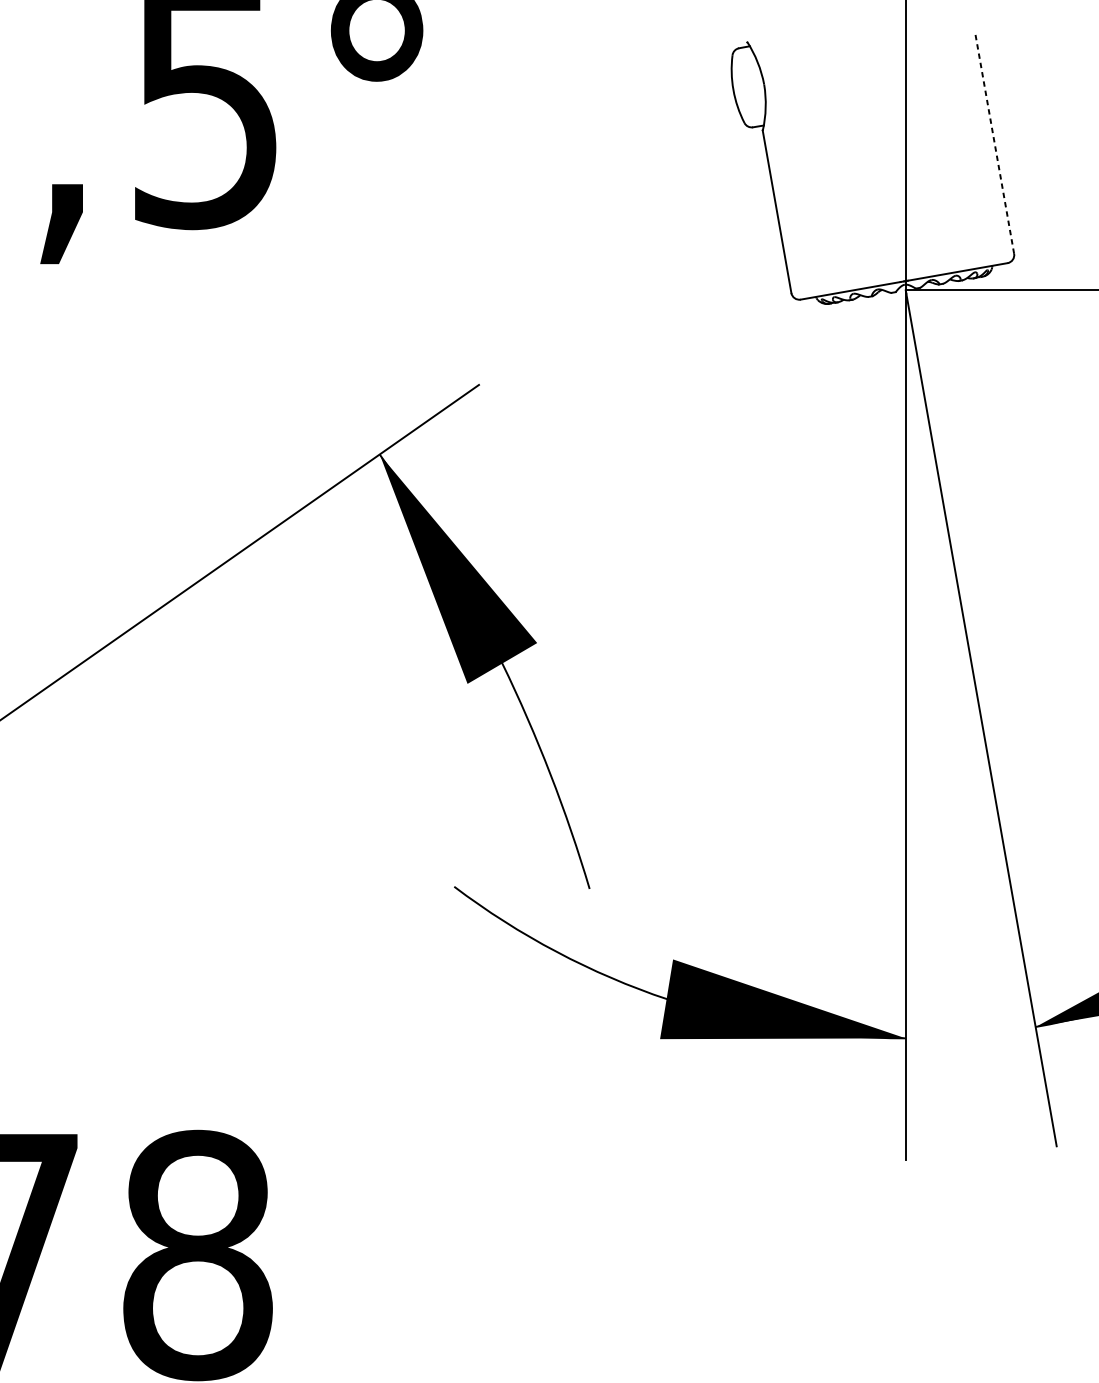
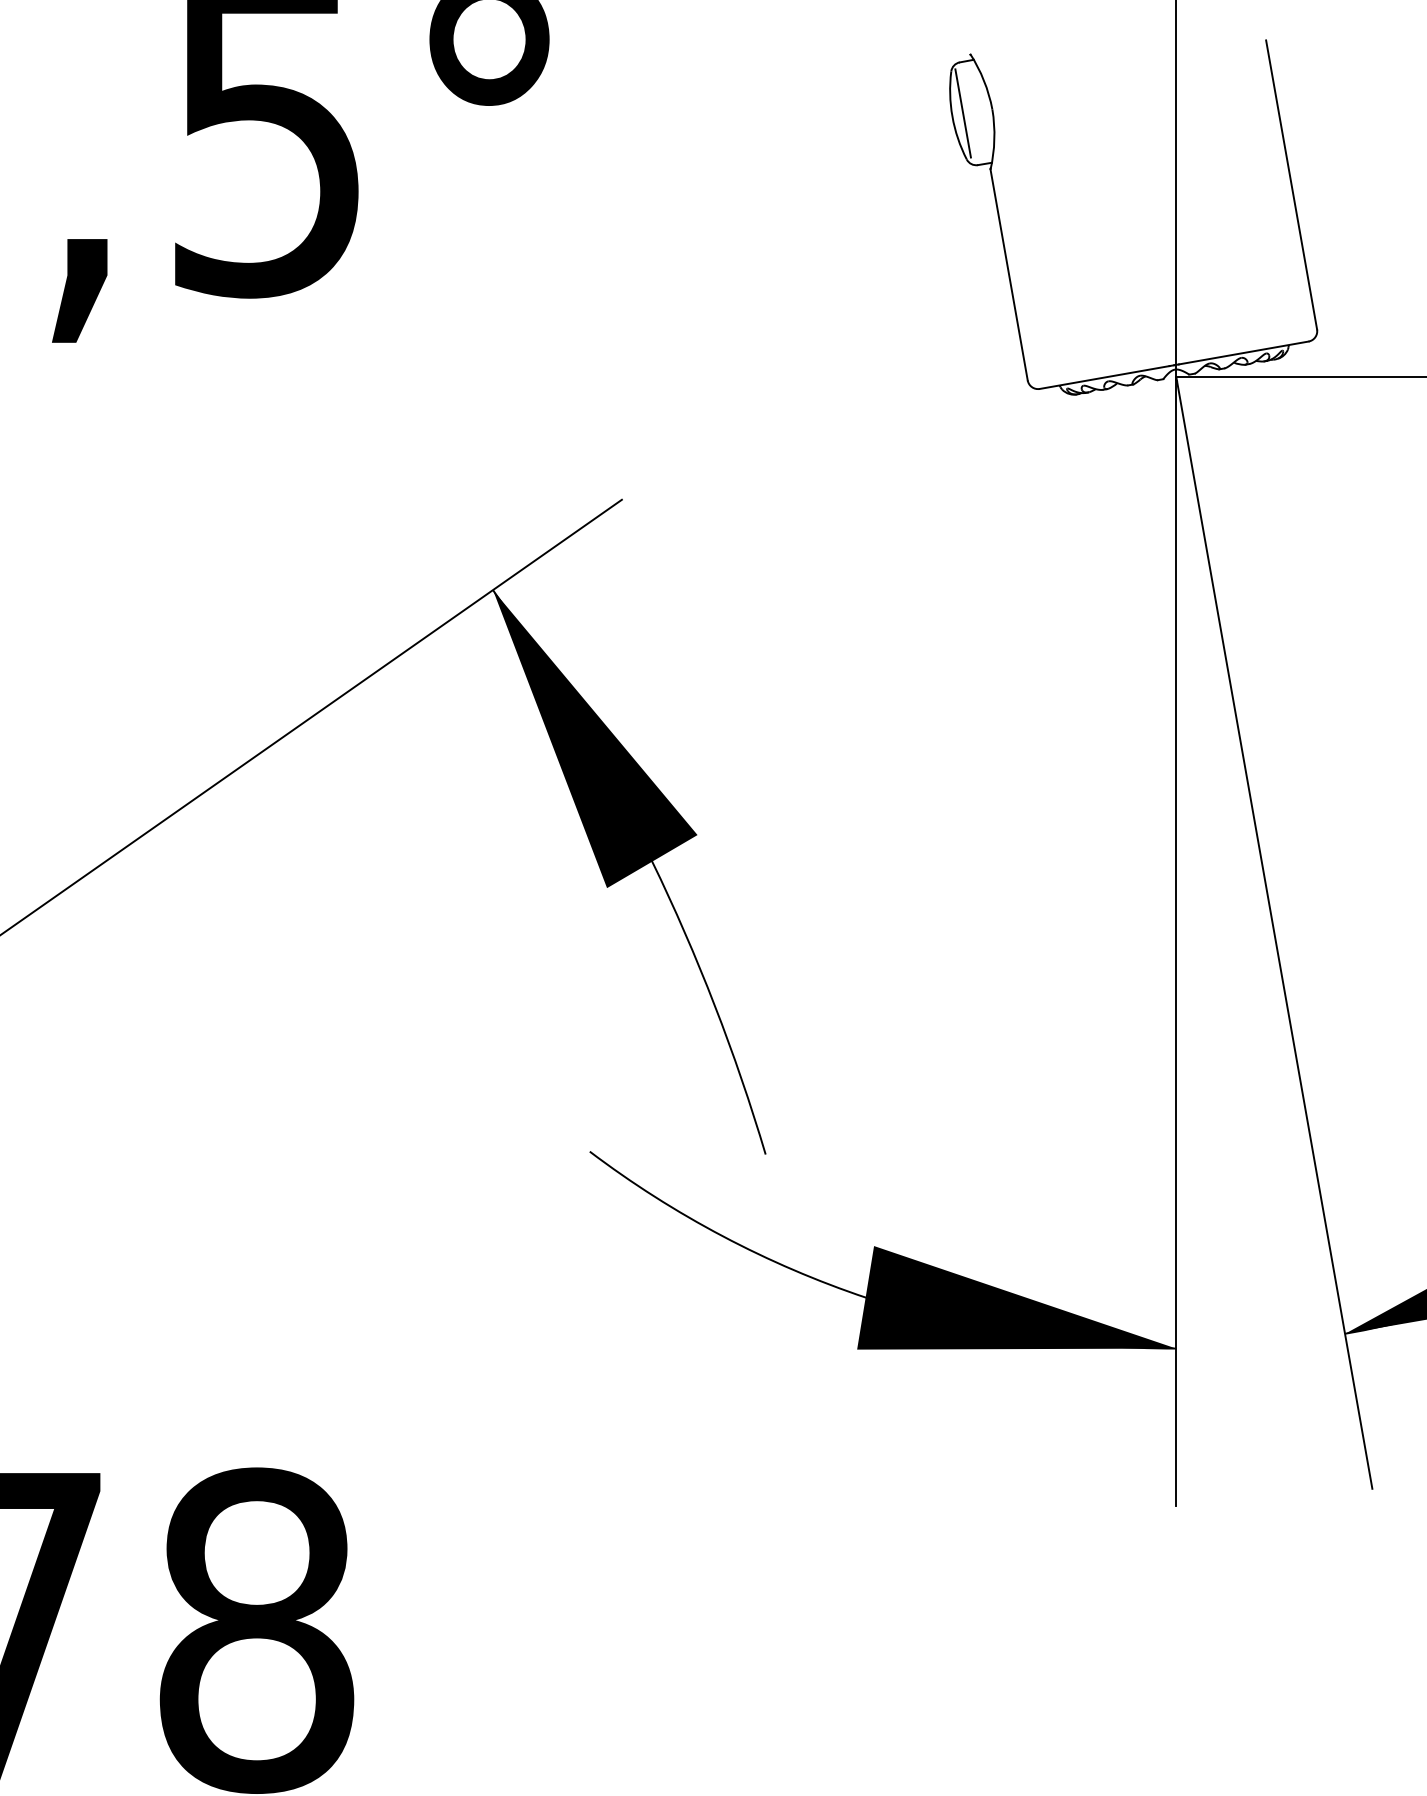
line: (741, 87) -> (962, 113), added
line: (994, 142) -> (1291, 184), dashed -> solid

